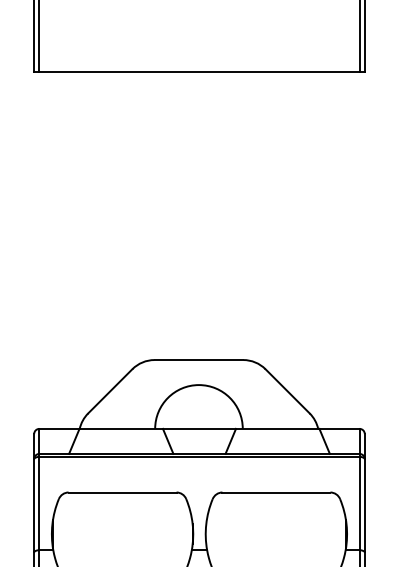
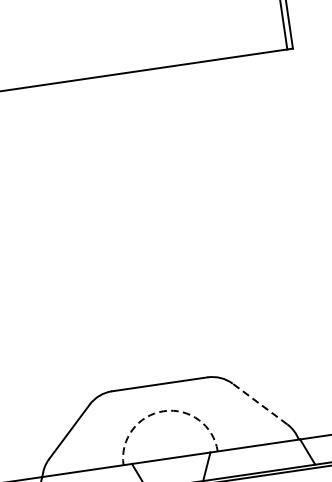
arc: (198, 385) -> (163, 411), solid -> dashed
line: (287, 390) -> (259, 403), solid -> dashed

